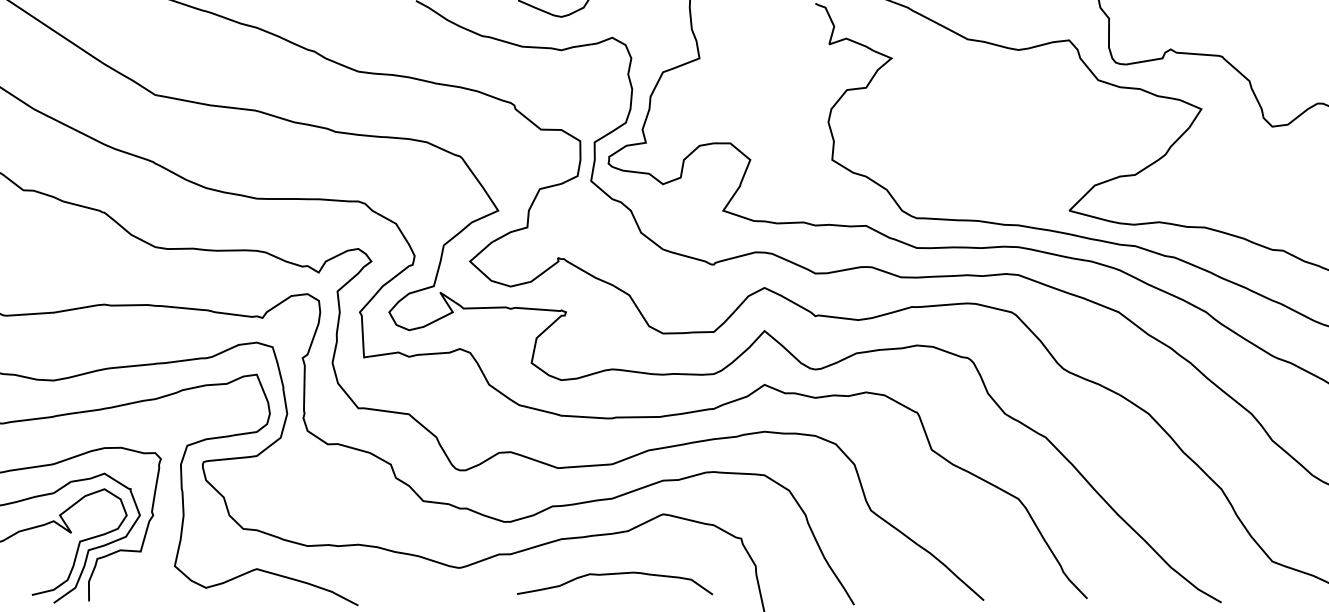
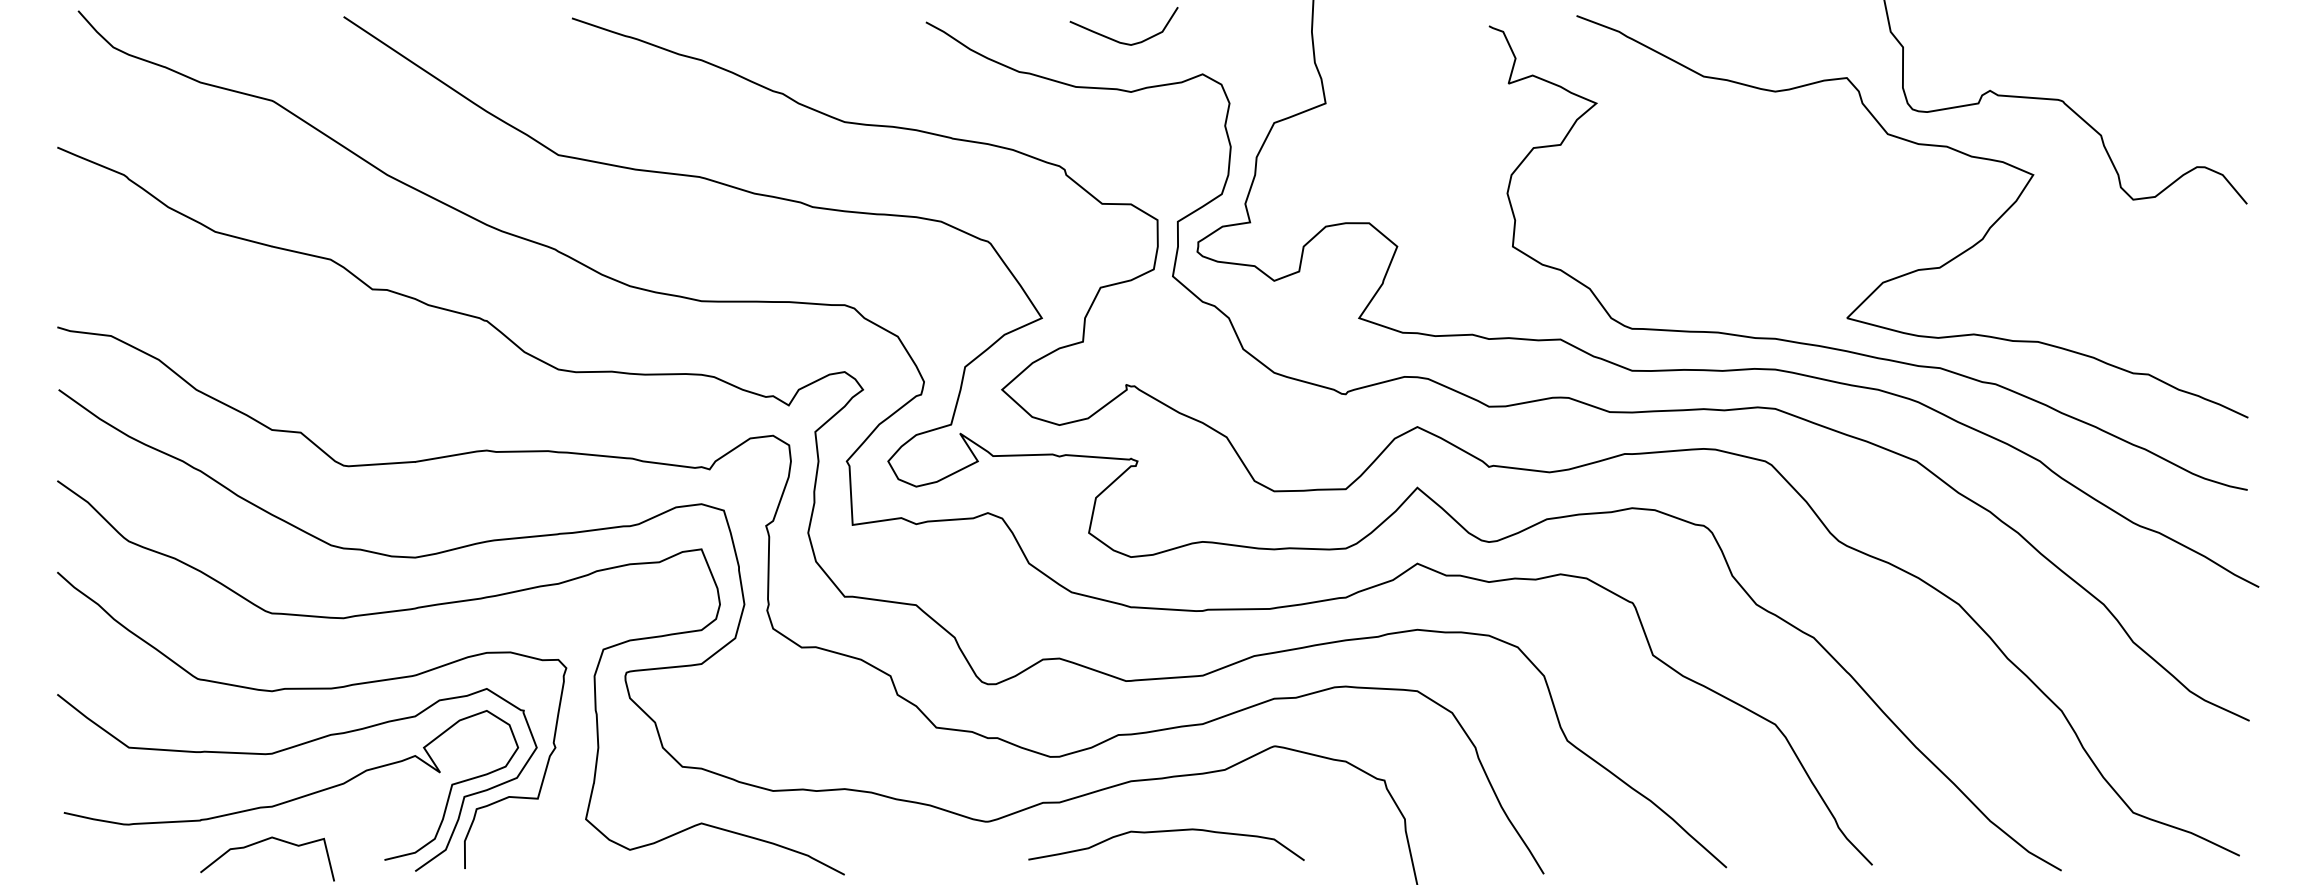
curve: (613, 574) -> (1164, 832), moved

